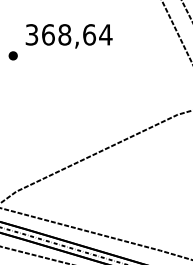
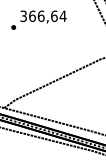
text: (63, 33) -> (40, 15), 368,64 -> 366,64

